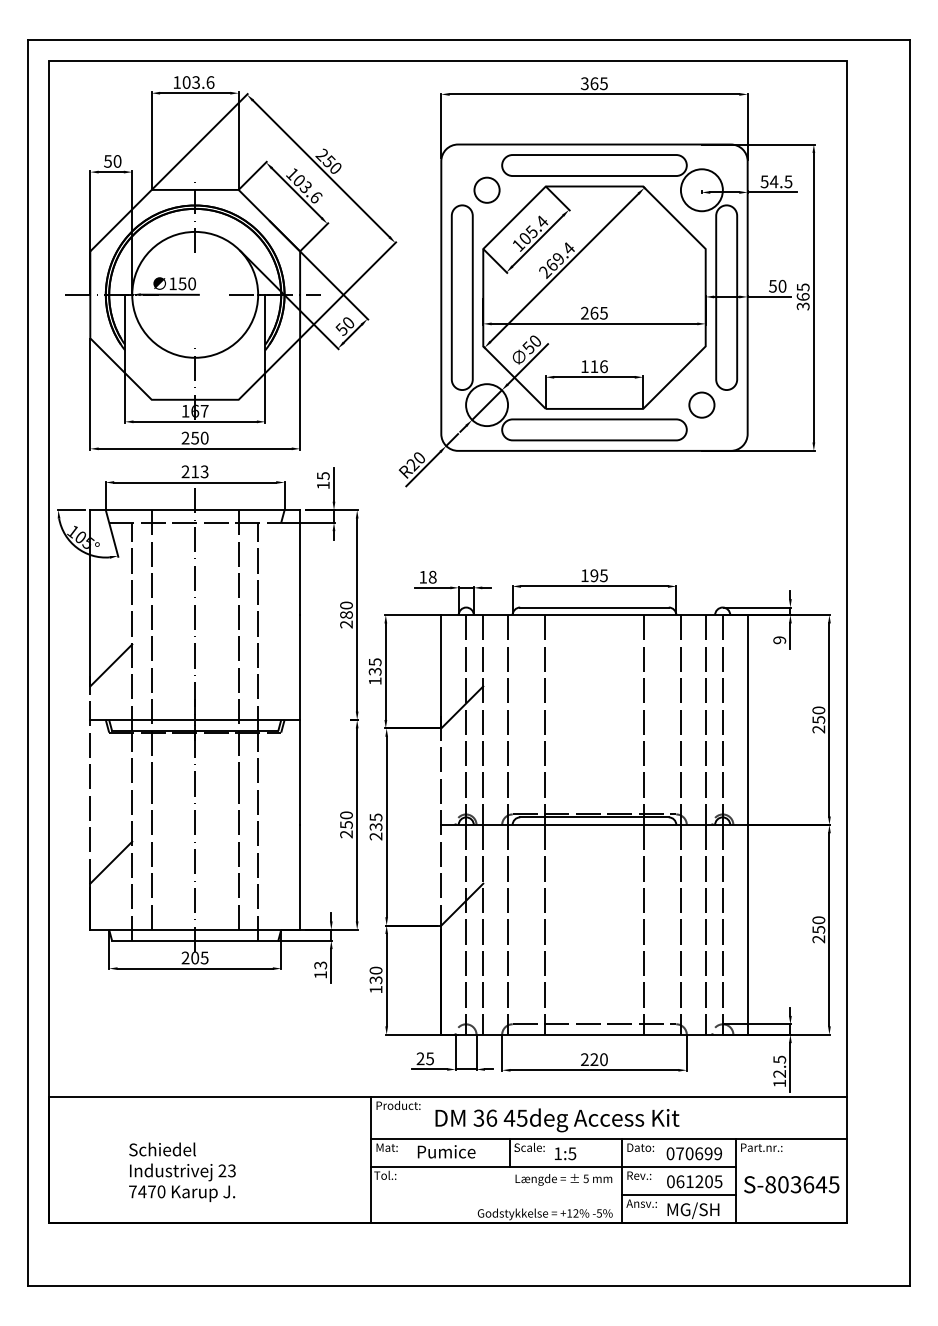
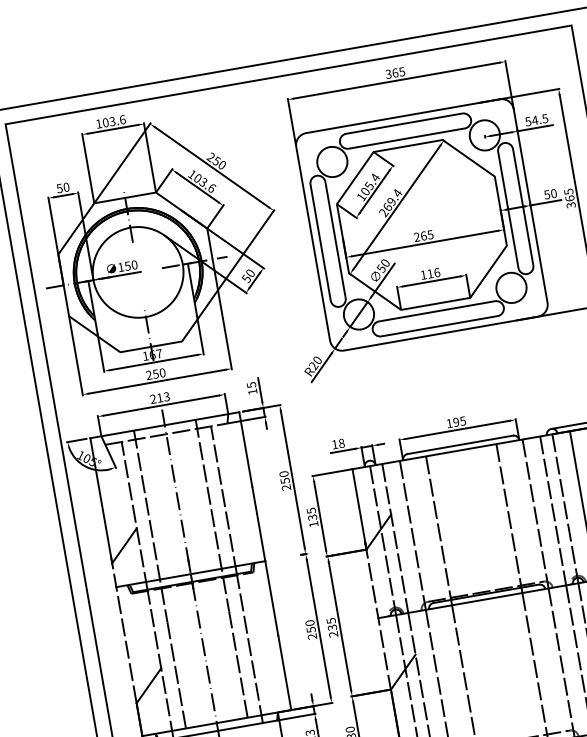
circle: (487, 190) -> (332, 162), size x1.67
circle: (701, 405) -> (511, 288), size x1.67
text: (346, 615) -> (285, 481), 280 -> 250

